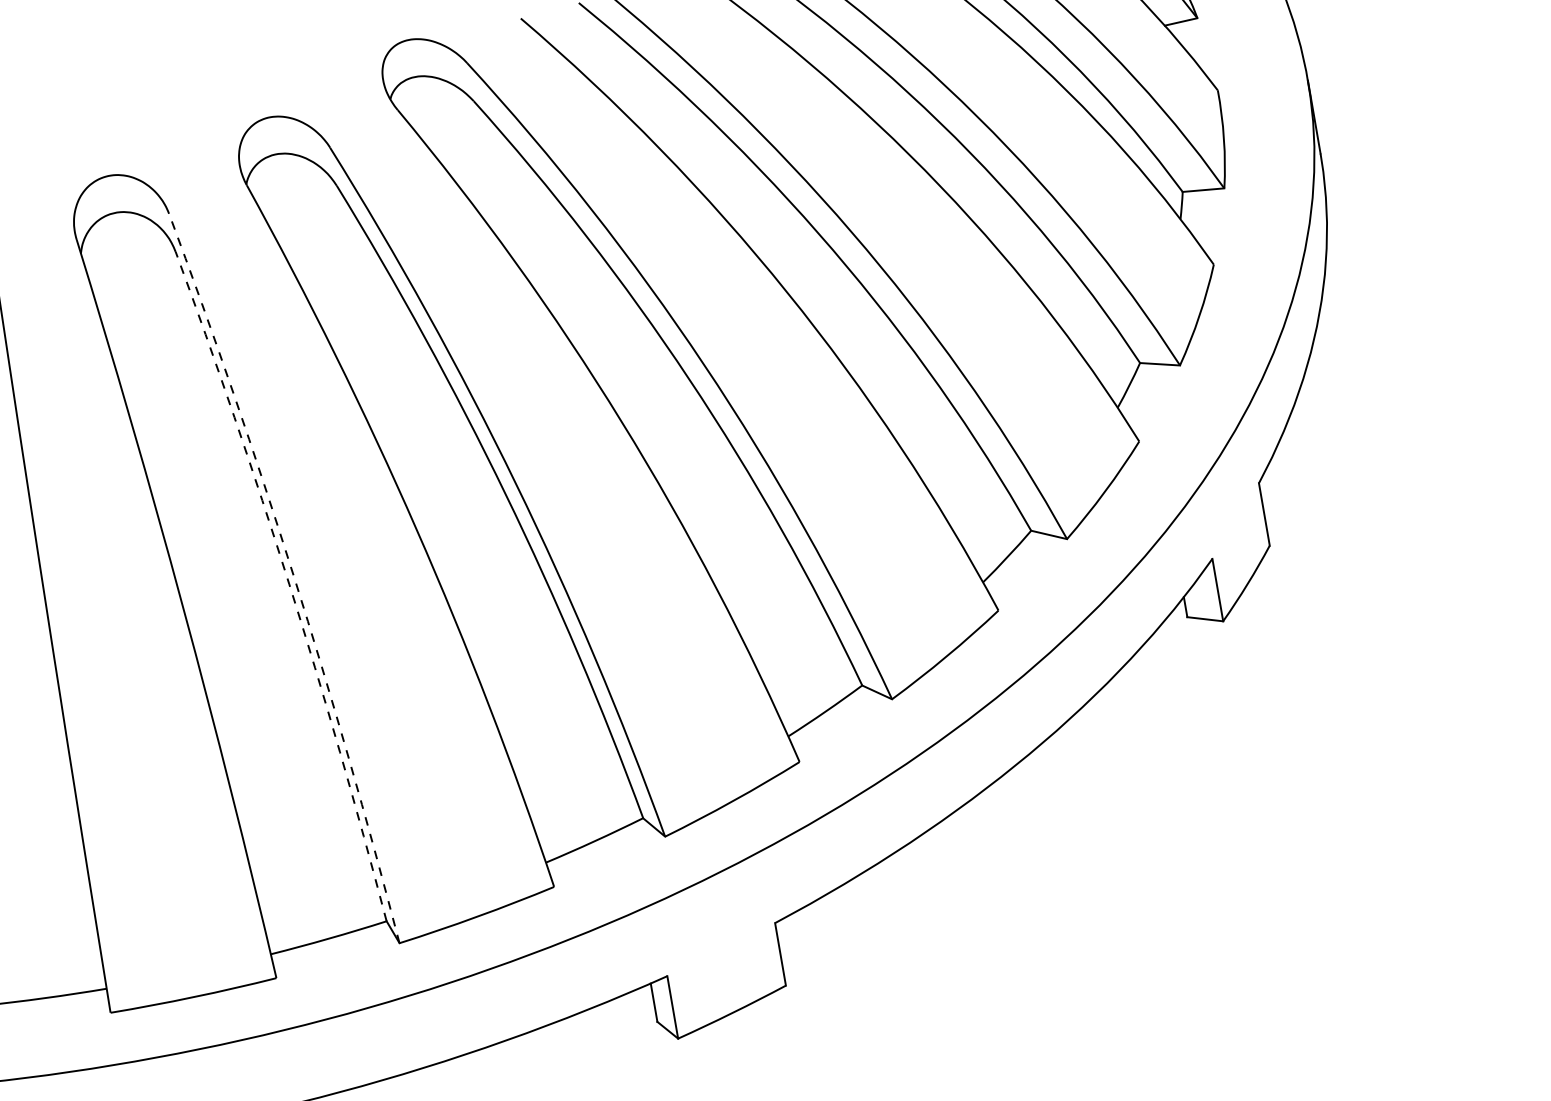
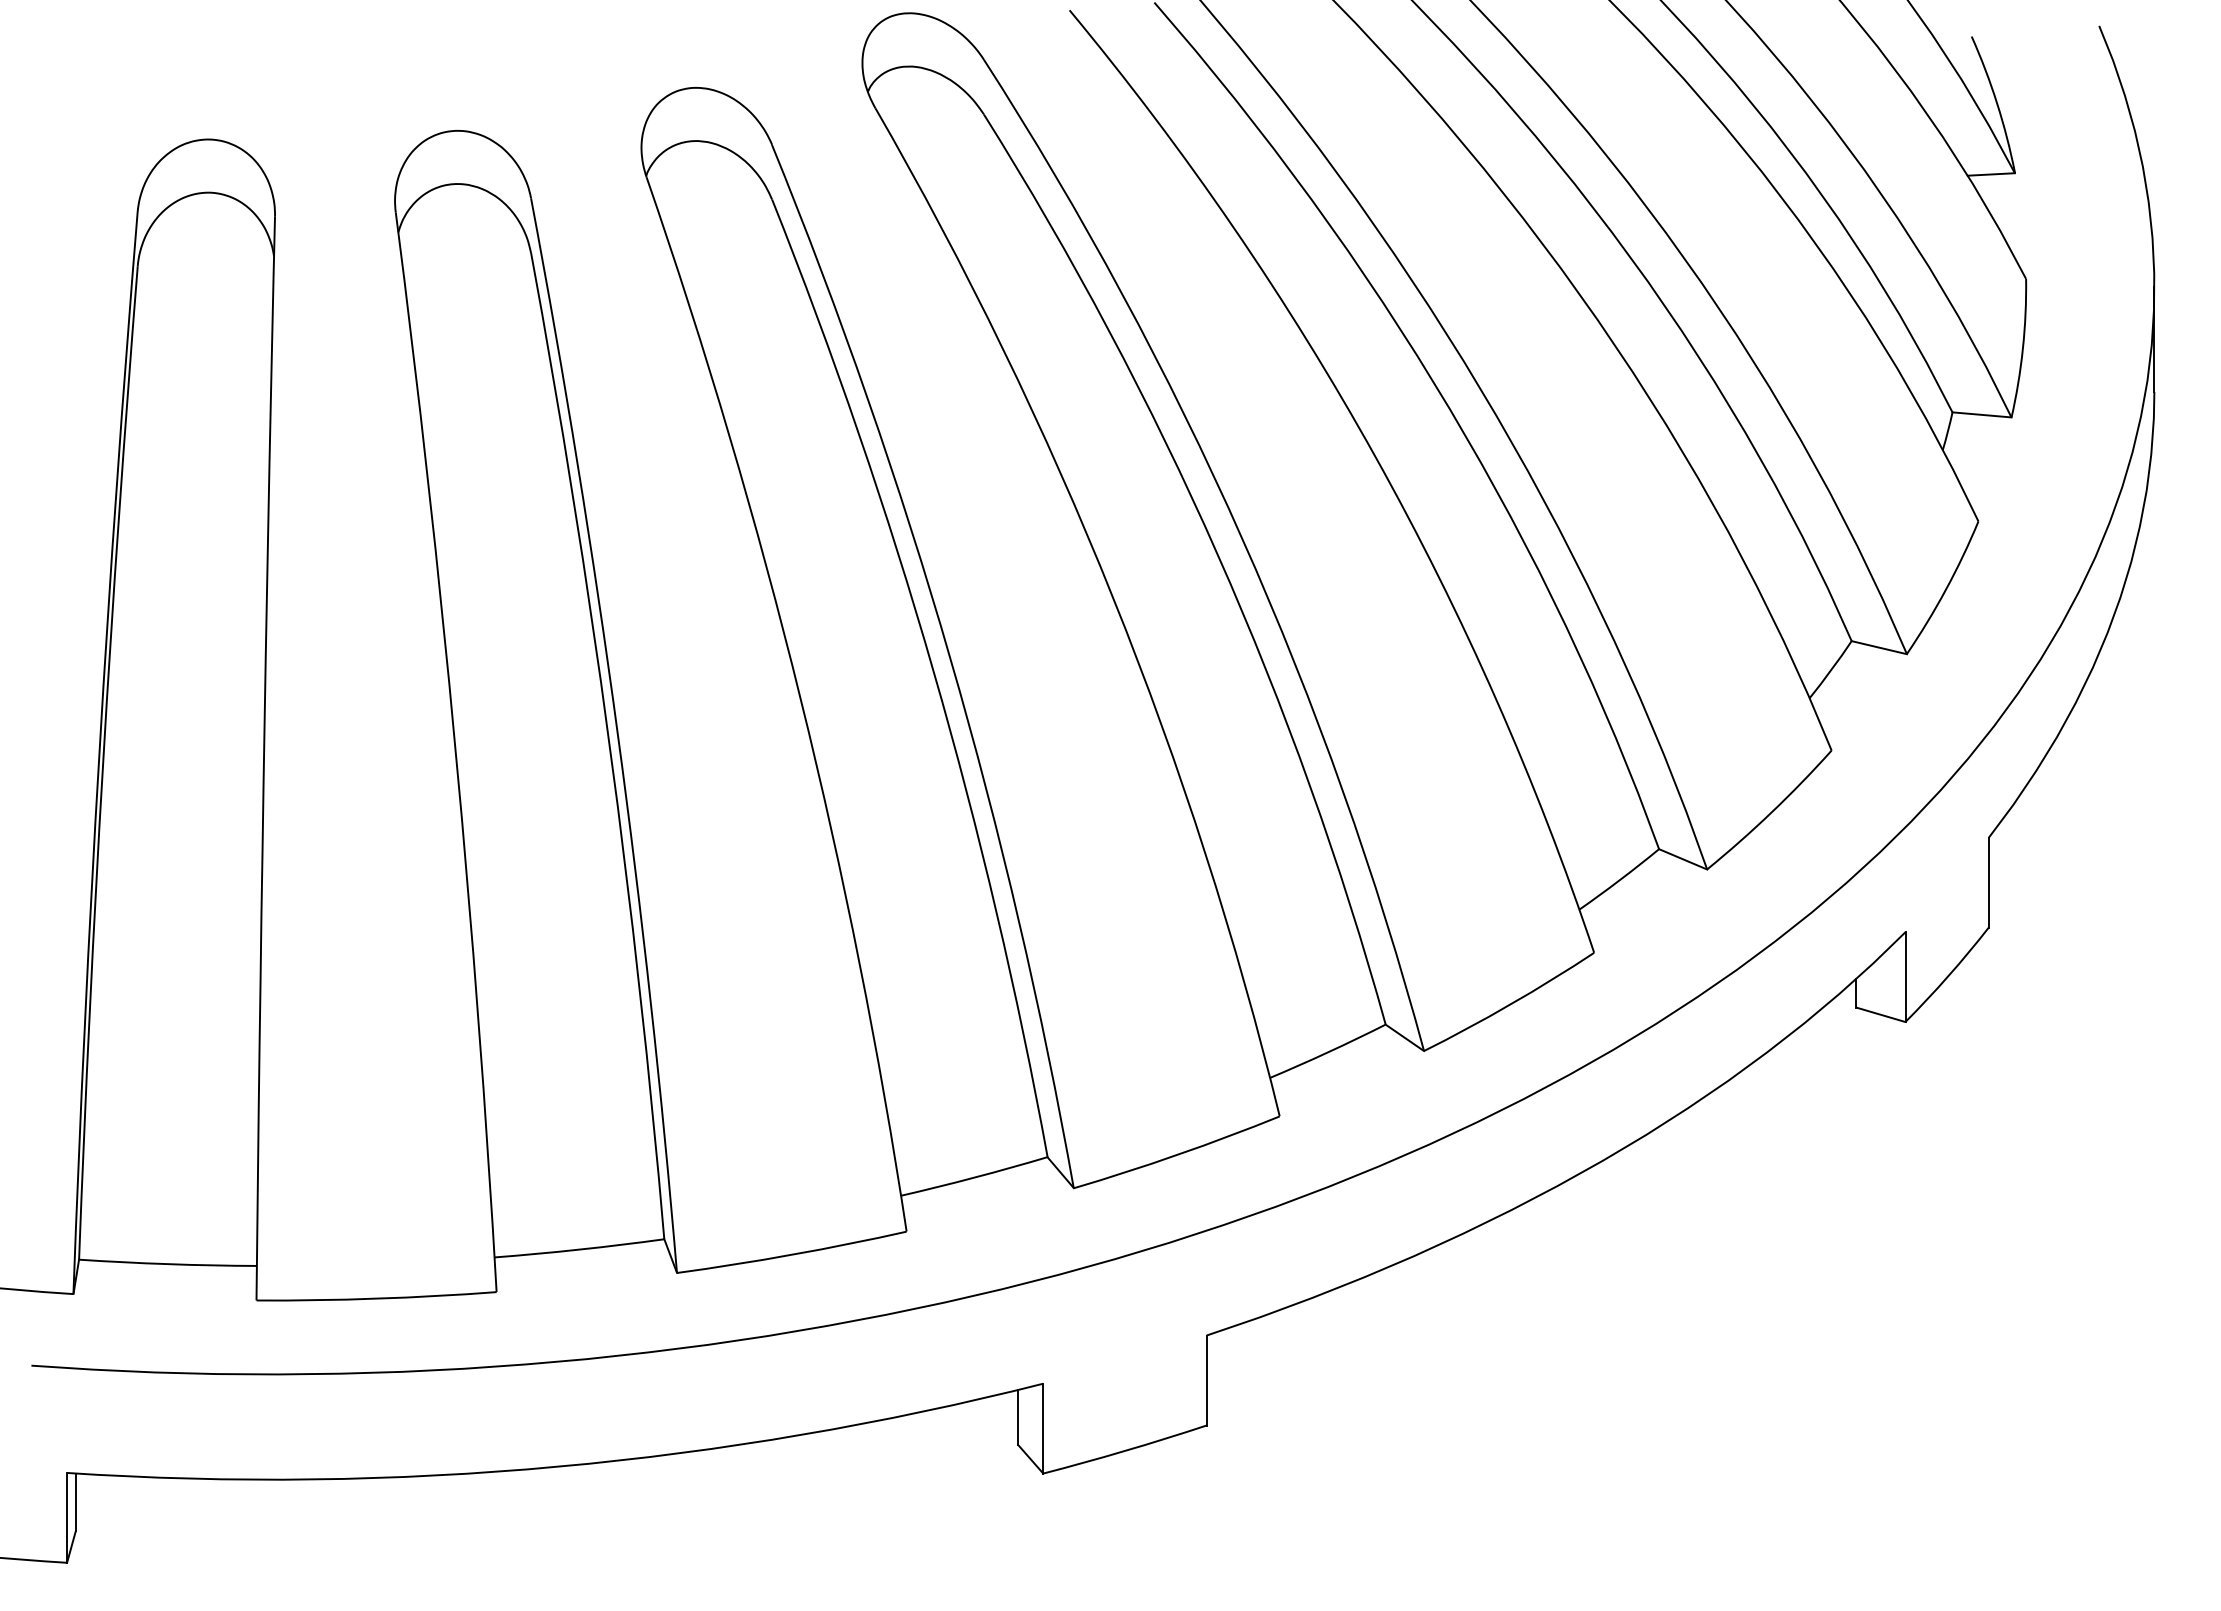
arc: (293, 575) -> (617, 733), dashed -> solid
arc: (289, 584) -> (609, 744), dashed -> solid

